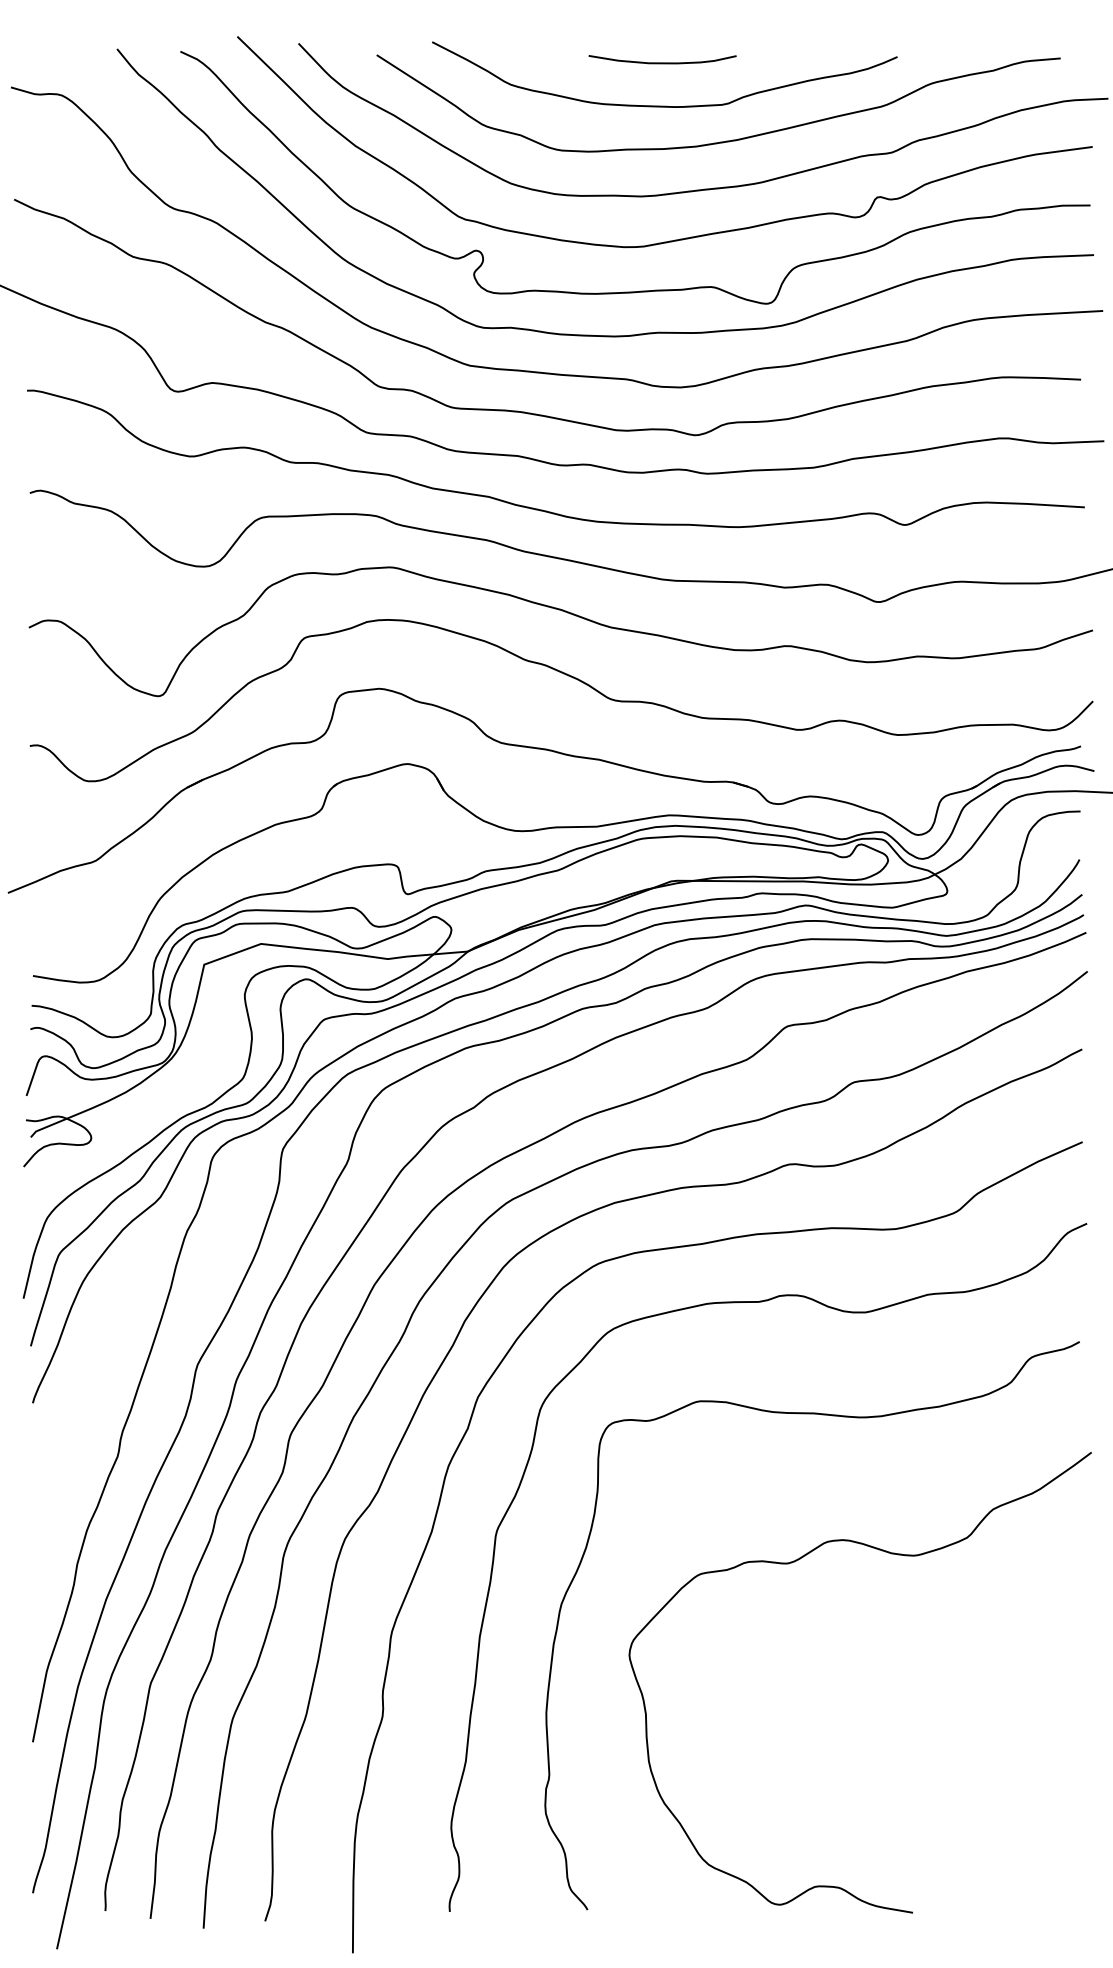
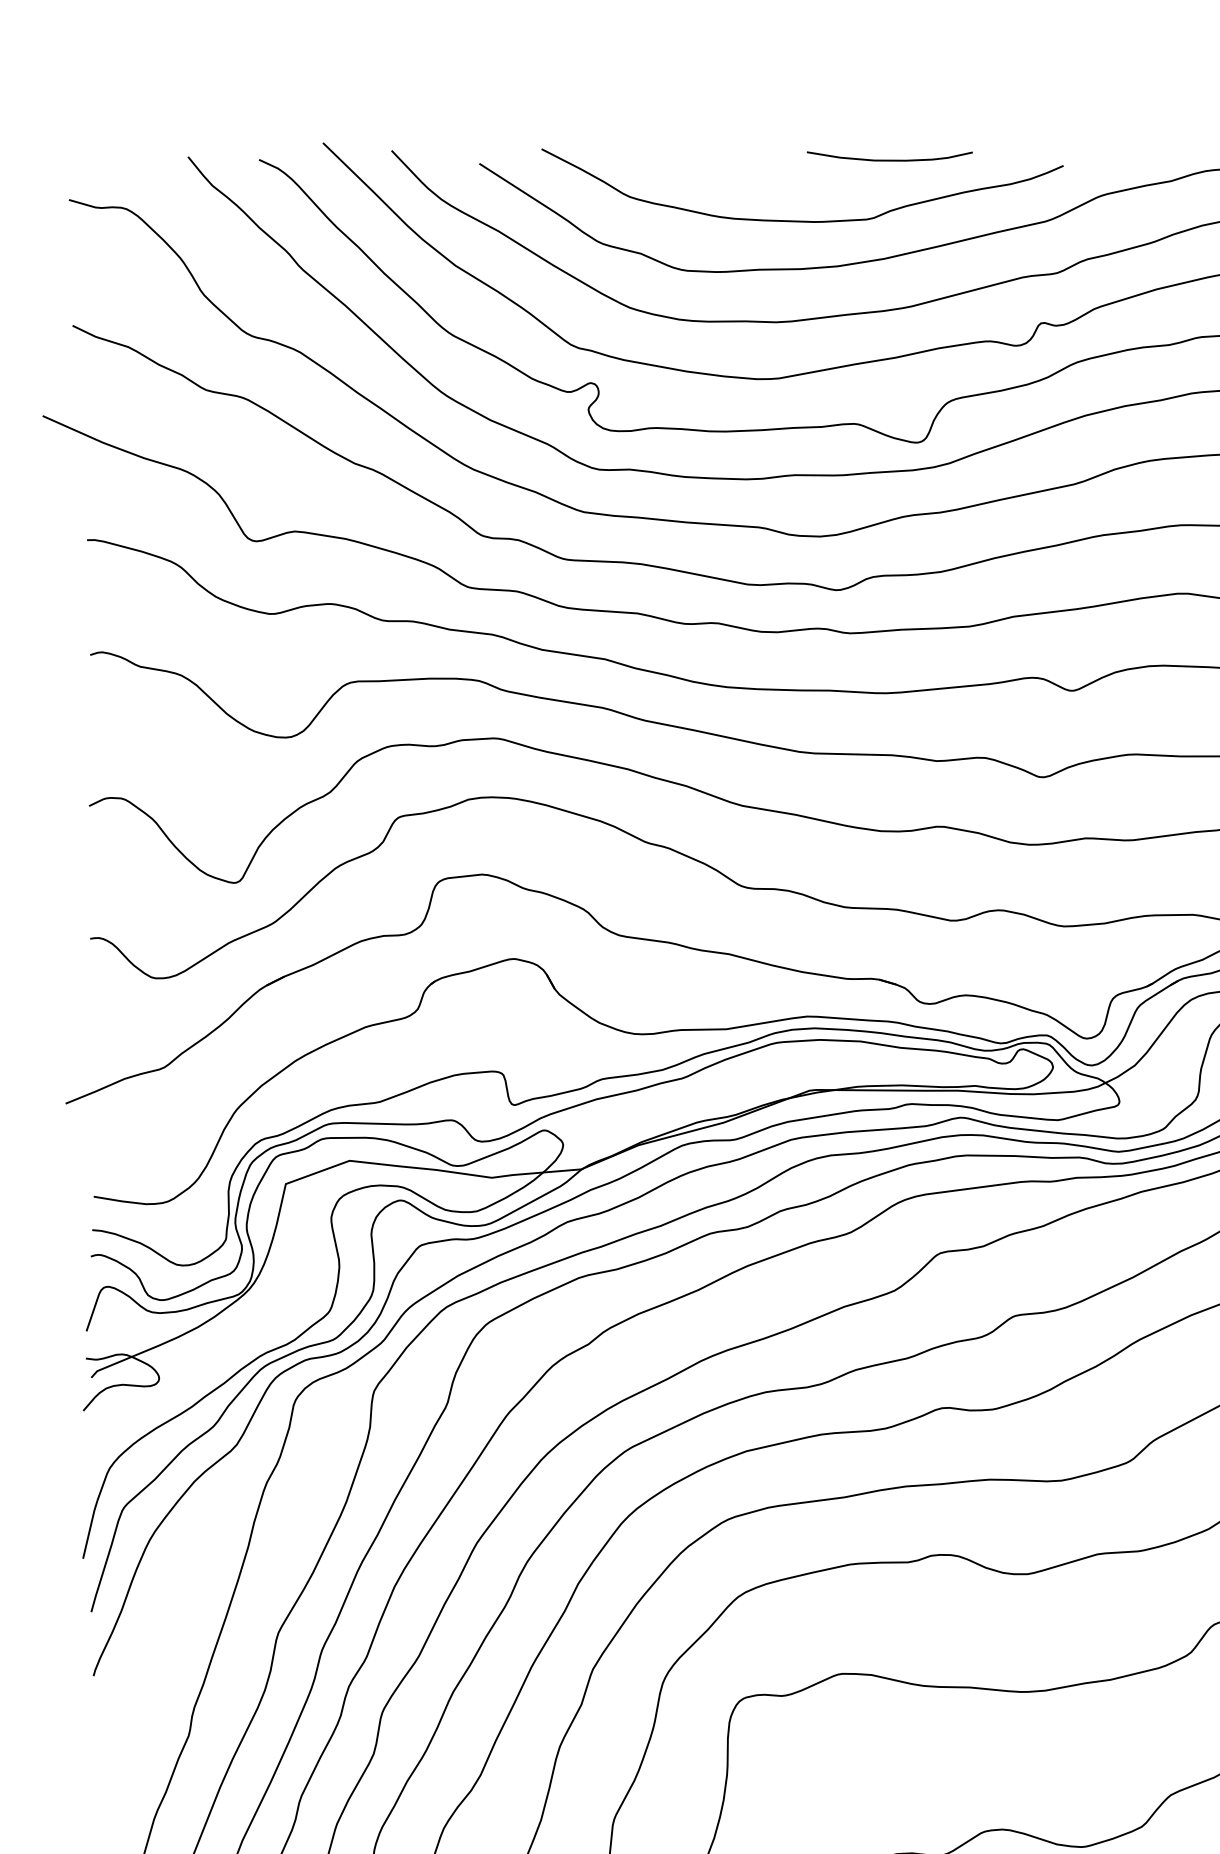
curve: (662, 62) -> (889, 159), moved

